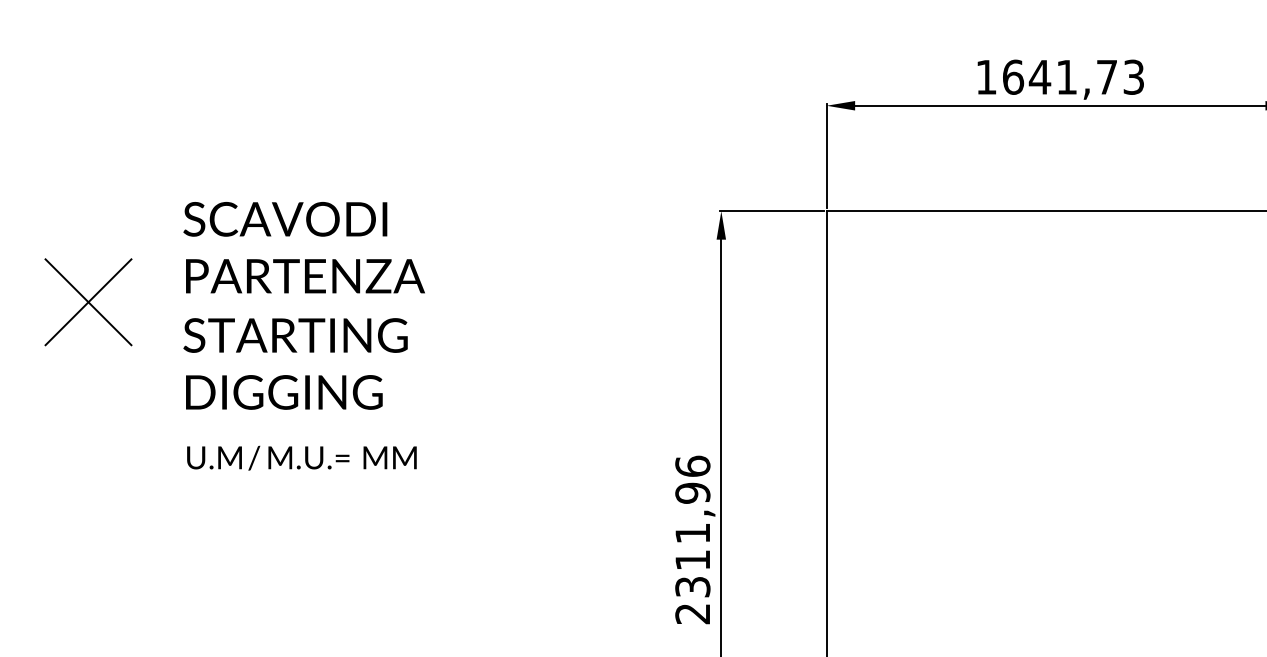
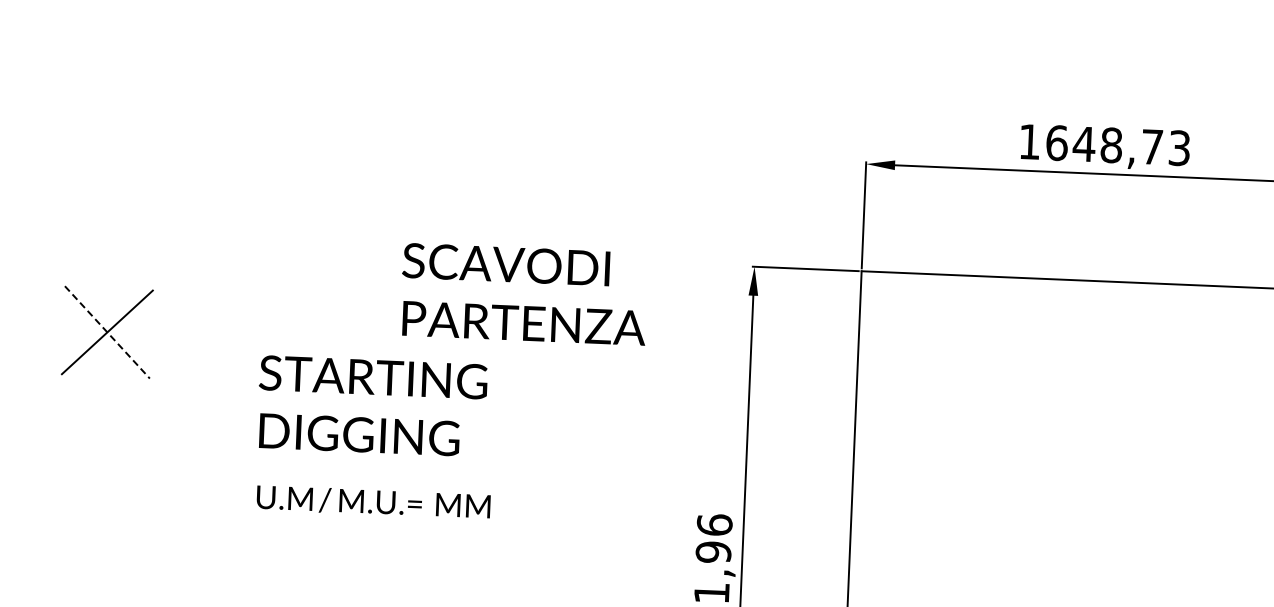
text: (1066, 76) -> (1111, 144), 1641,73 -> 1648,73
text: (303, 247) -> (523, 294), moved
line: (88, 302) -> (107, 332), solid -> dashed
text: (295, 363) -> (372, 405), moved
text: (301, 457) -> (373, 501), moved

